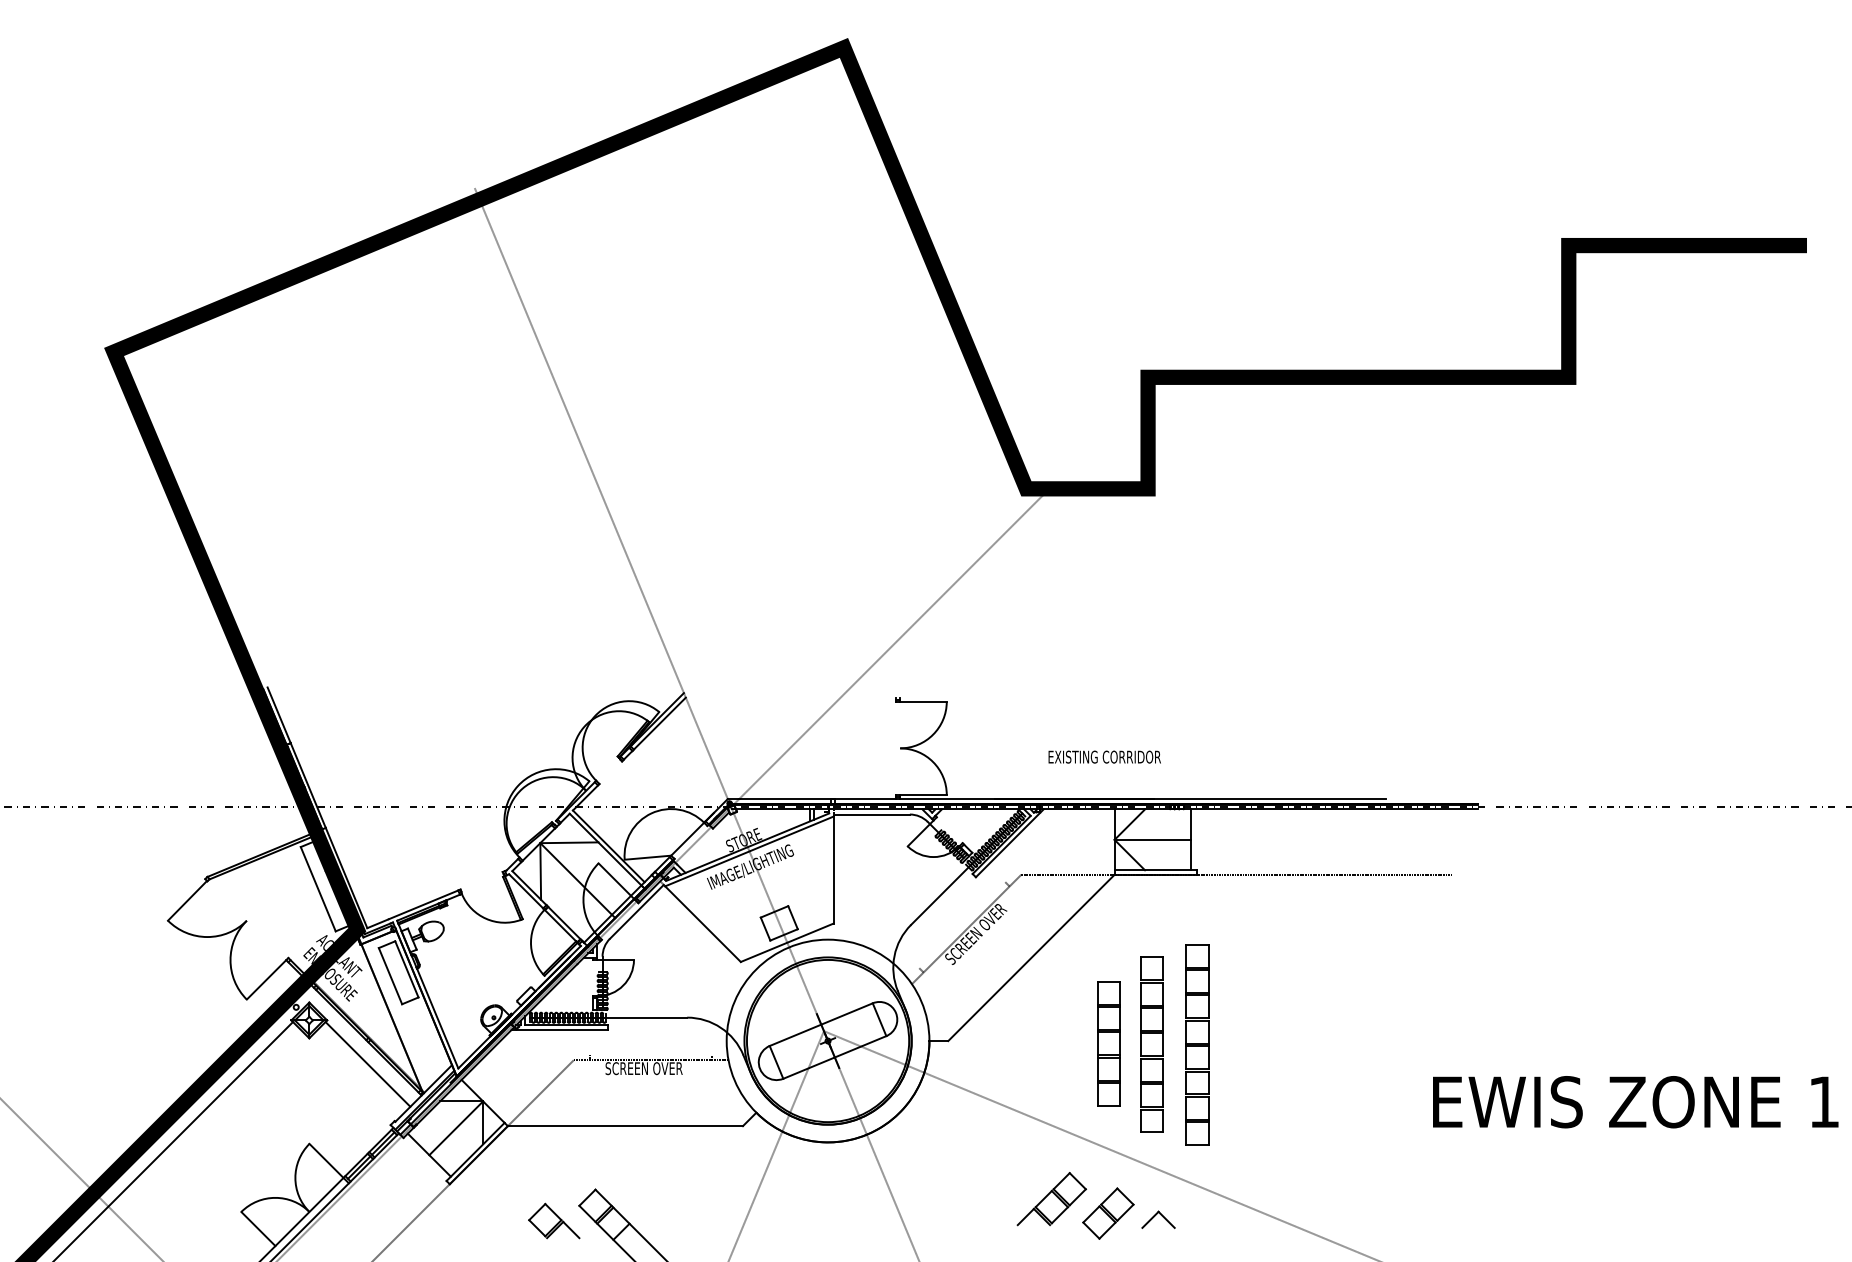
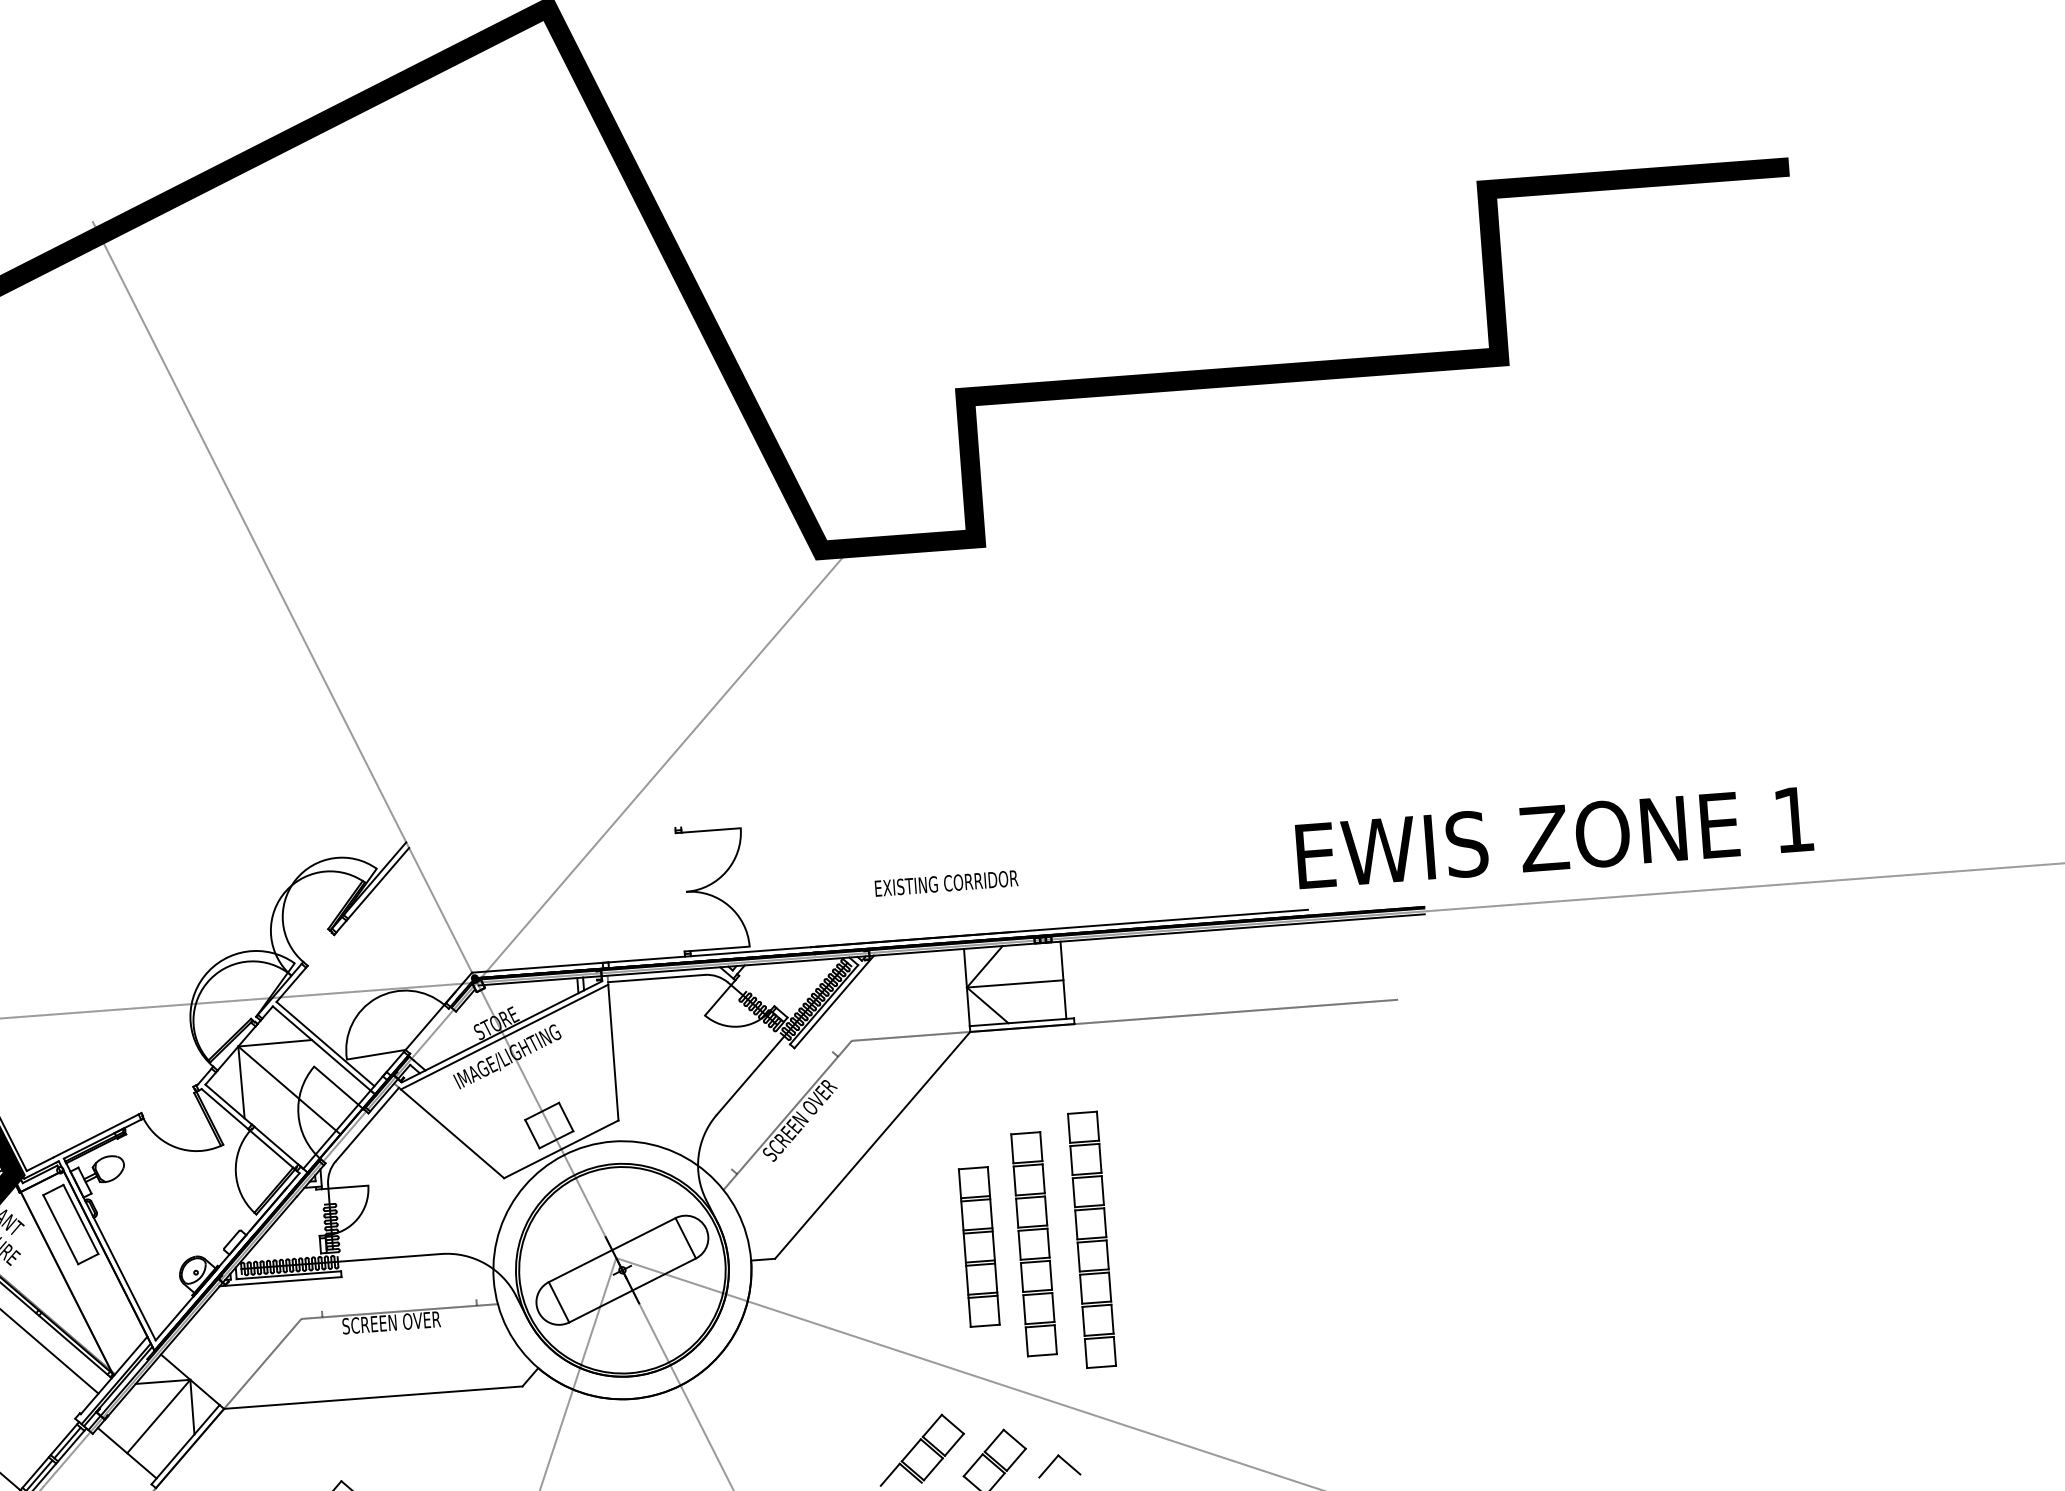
text: (1635, 1102) -> (1554, 838), moved

